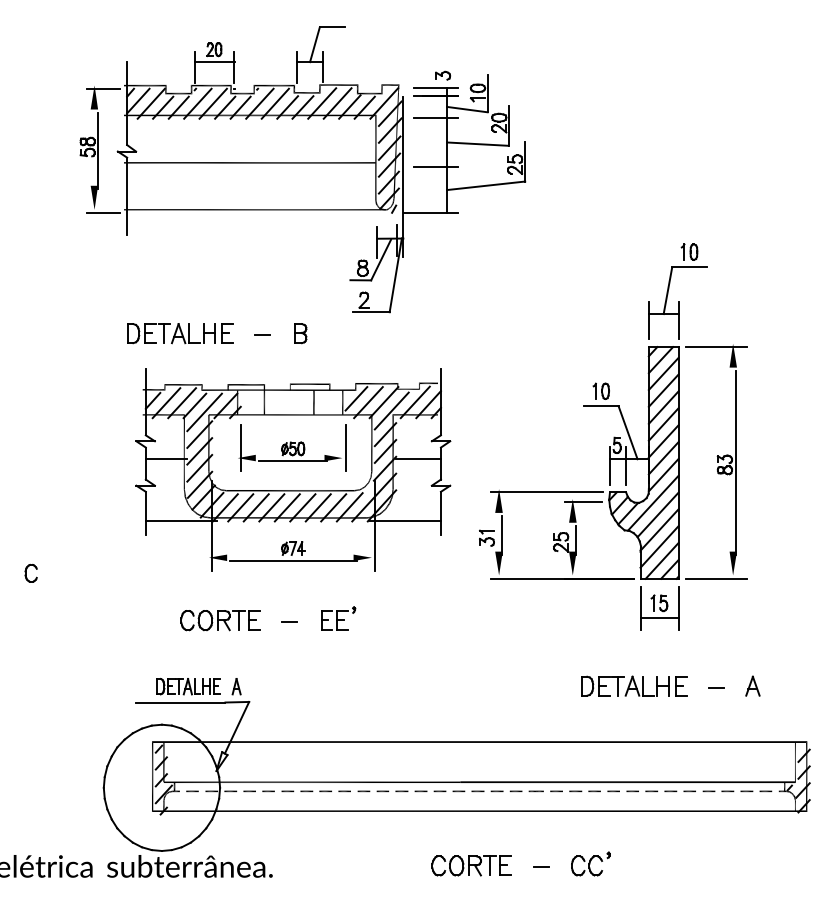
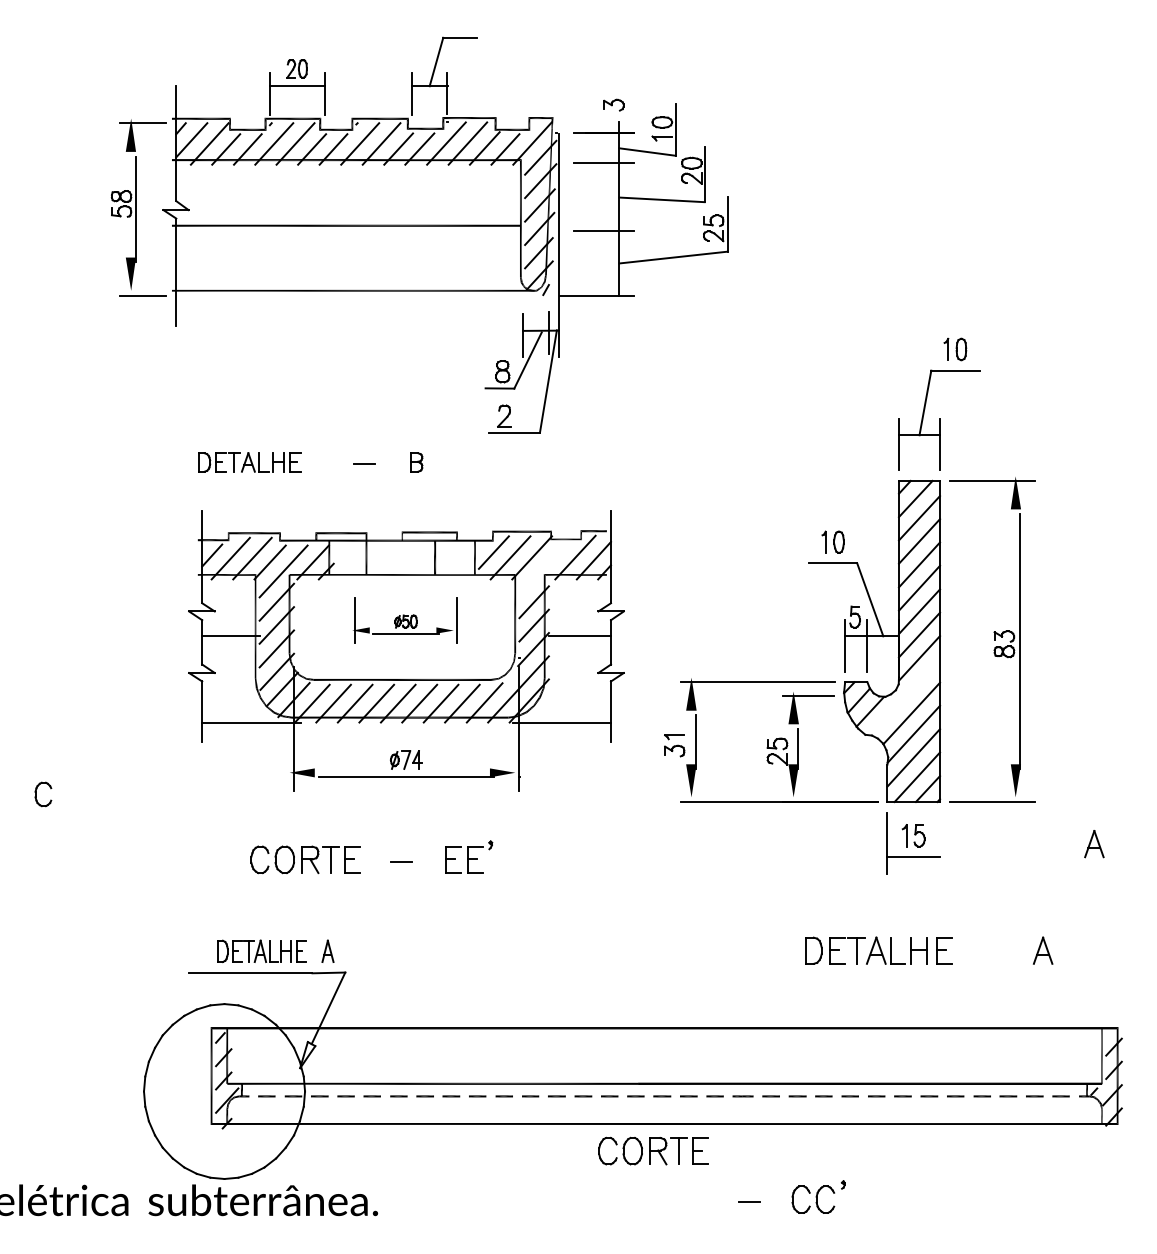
line: (435, 88) -> (603, 122), removed
part: (180, 333) -> (250, 462), size x0.7
part: (300, 333) -> (416, 462), size x0.7
line: (391, 410) -> (542, 568), removed
part: (292, 447) -> (405, 620), size x0.7
line: (652, 502) -> (904, 696), removed
line: (678, 608) -> (940, 843), removed
part: (789, 608) -> (1093, 843), added
line: (716, 687) -> (992, 952), removed
part: (471, 865) -> (653, 1150), moved

